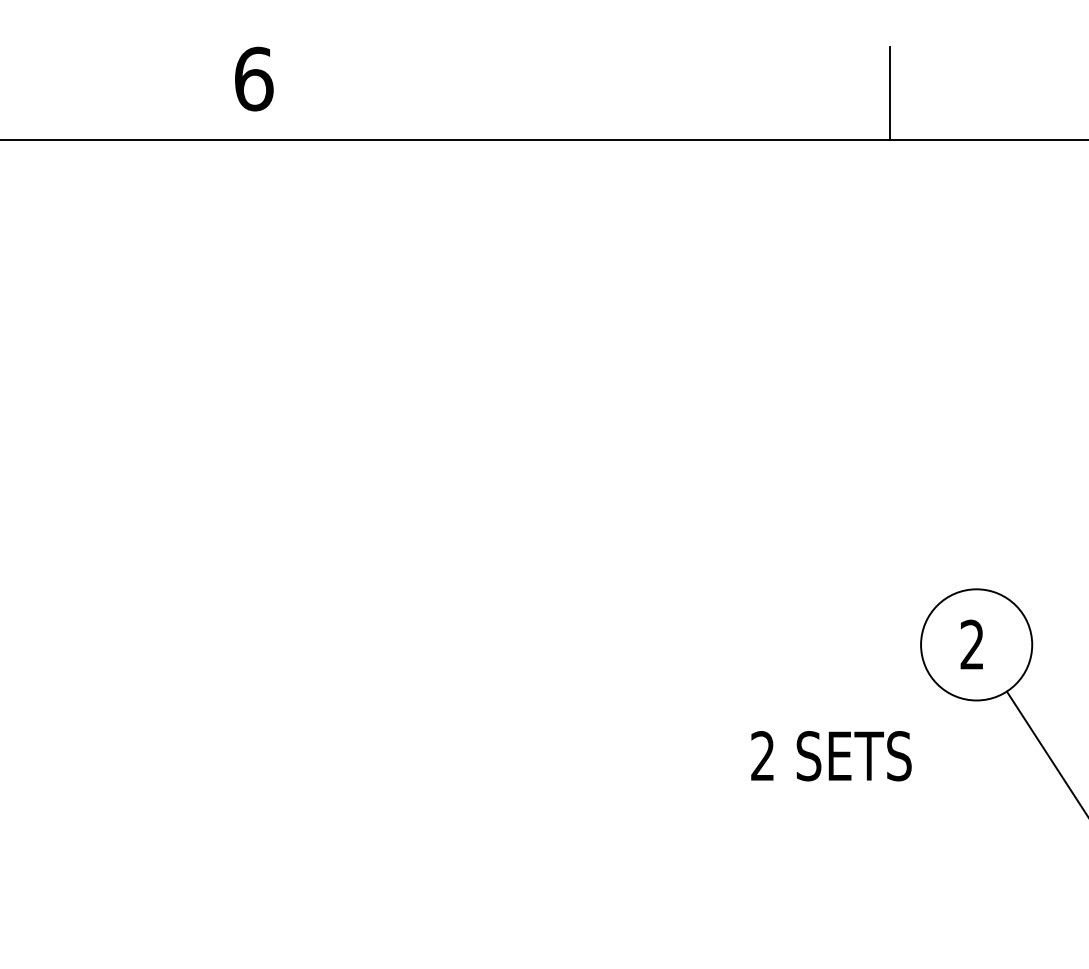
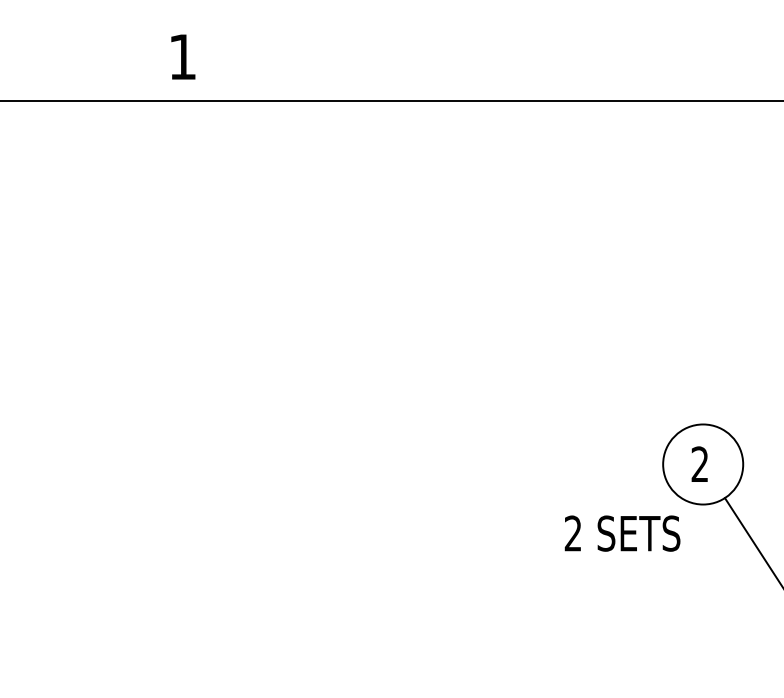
text: (253, 78) -> (182, 56), 6 -> 1
line: (890, 93) -> (641, 67), removed
text: (831, 755) -> (622, 533), moved

